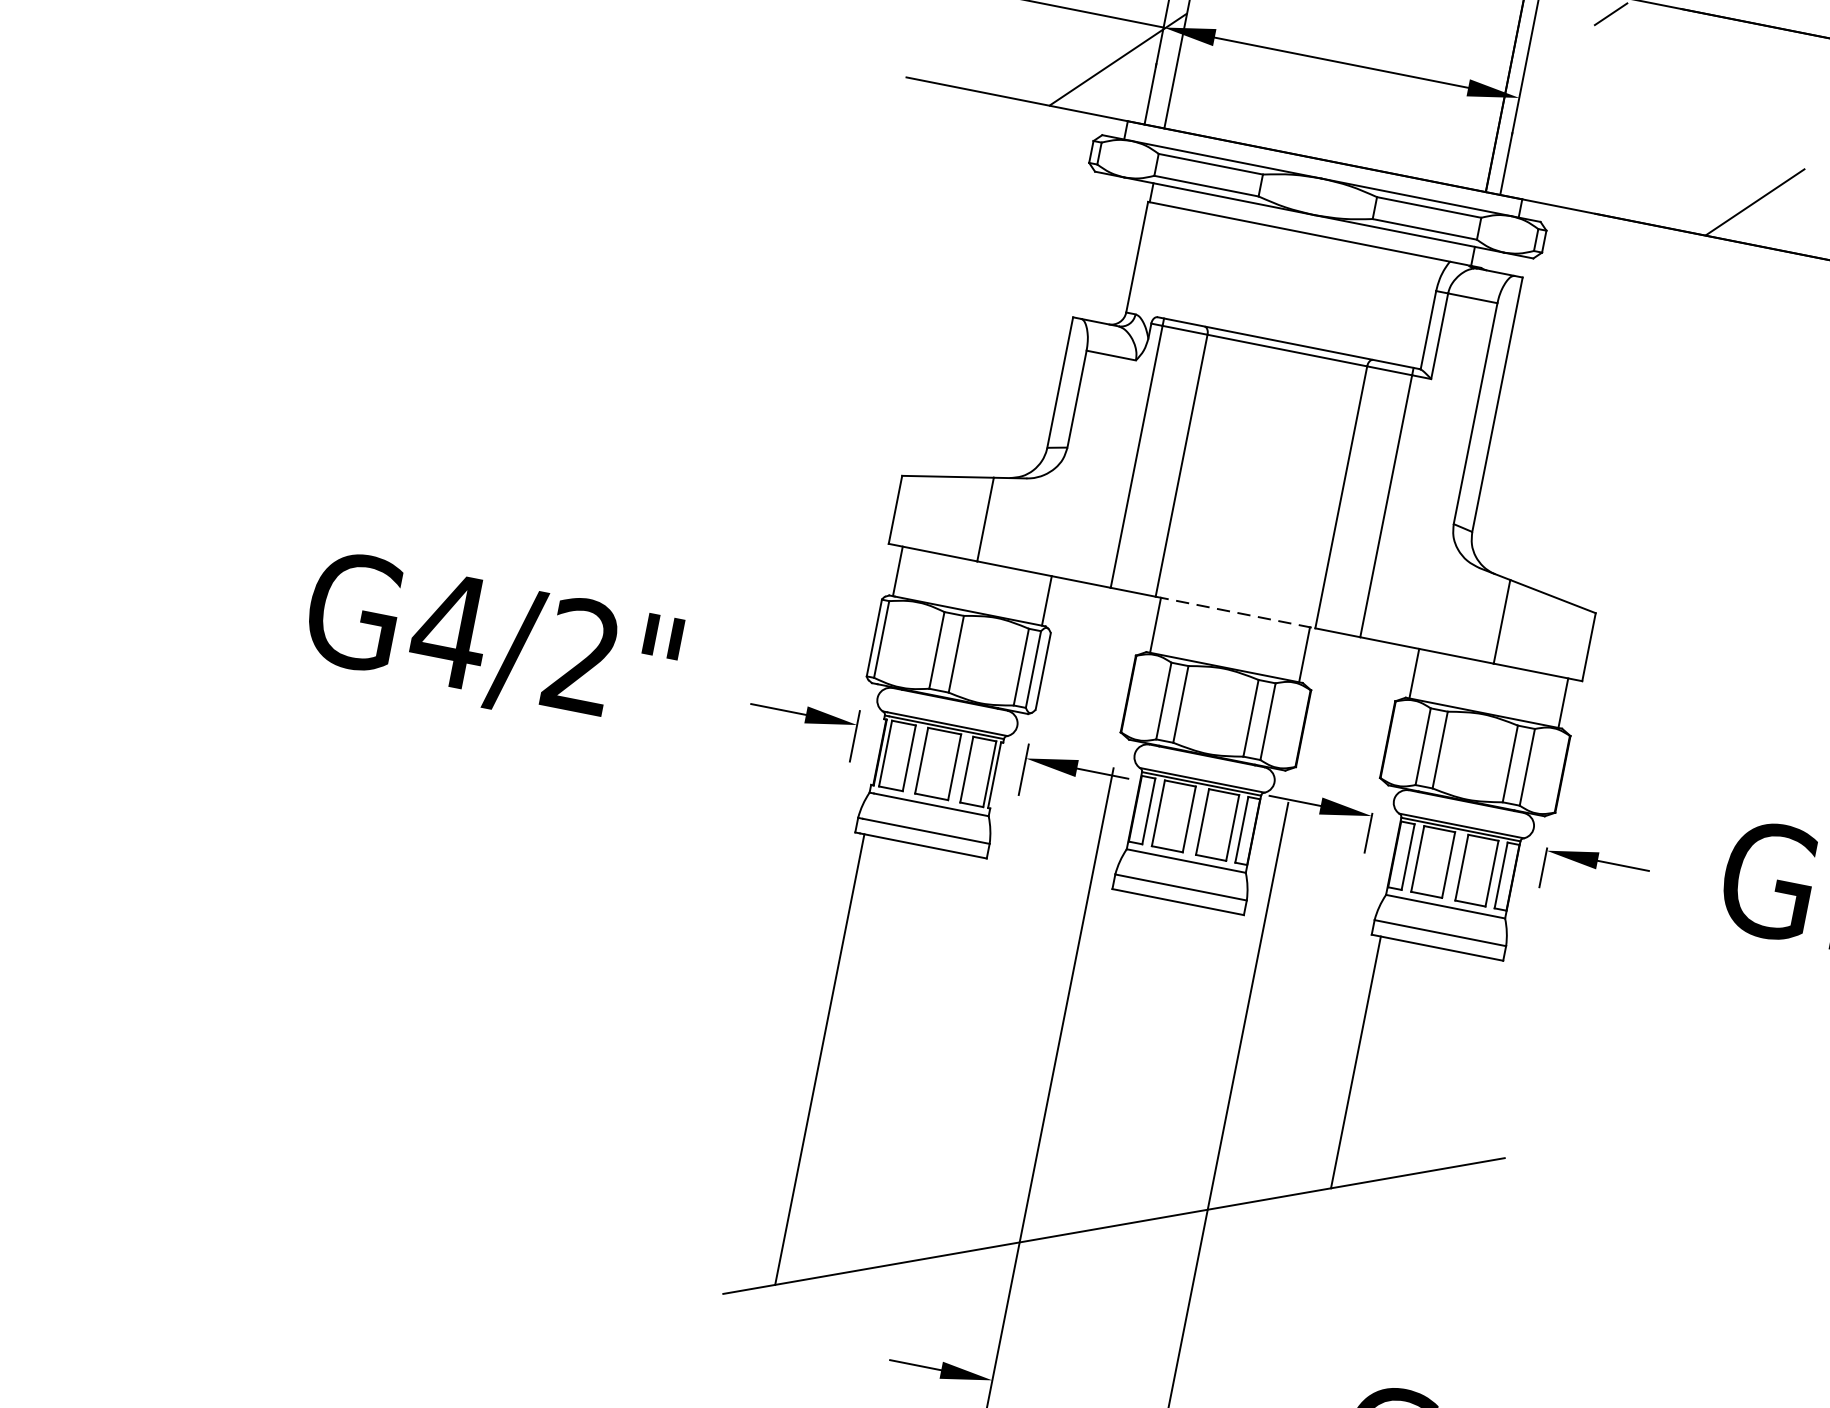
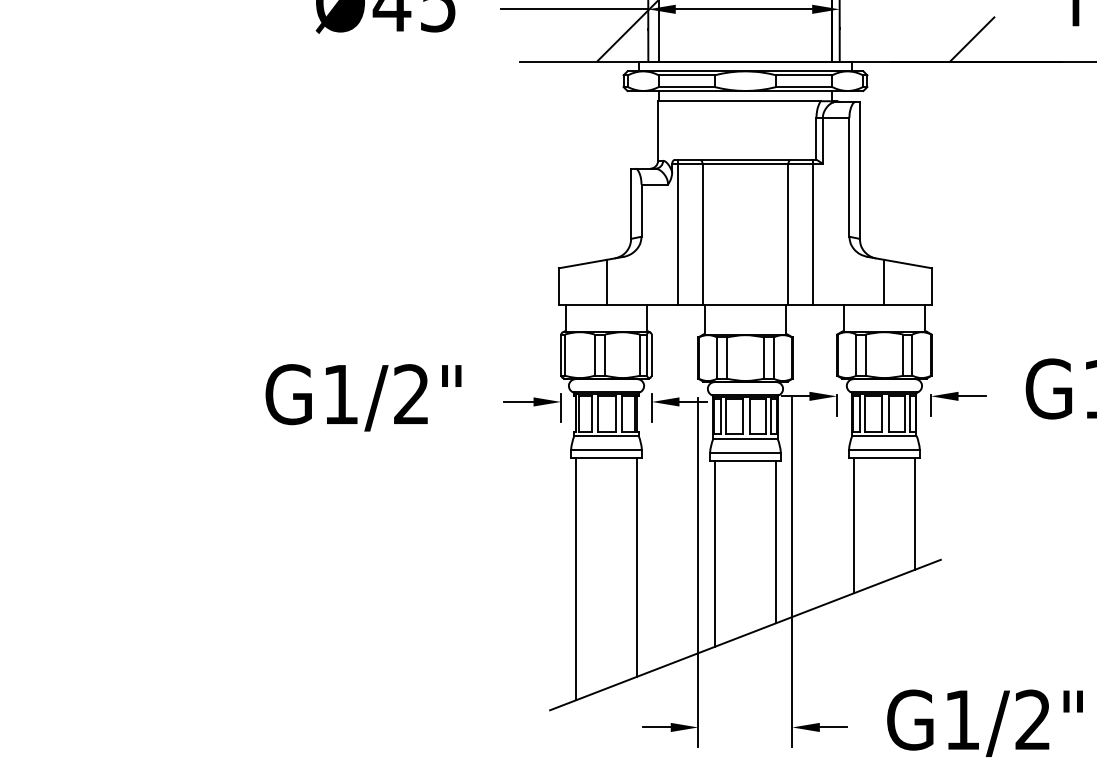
line: (1235, 611) -> (745, 304), dashed -> solid
text: (450, 630) -> (340, 394), G4/2" -> G1/2"
line: (936, 1058) -> (636, 566), added
line: (1472, 1062) -> (914, 513), added
line: (1088, 1063) -> (715, 553), added
line: (1204, 1063) -> (775, 541), added

